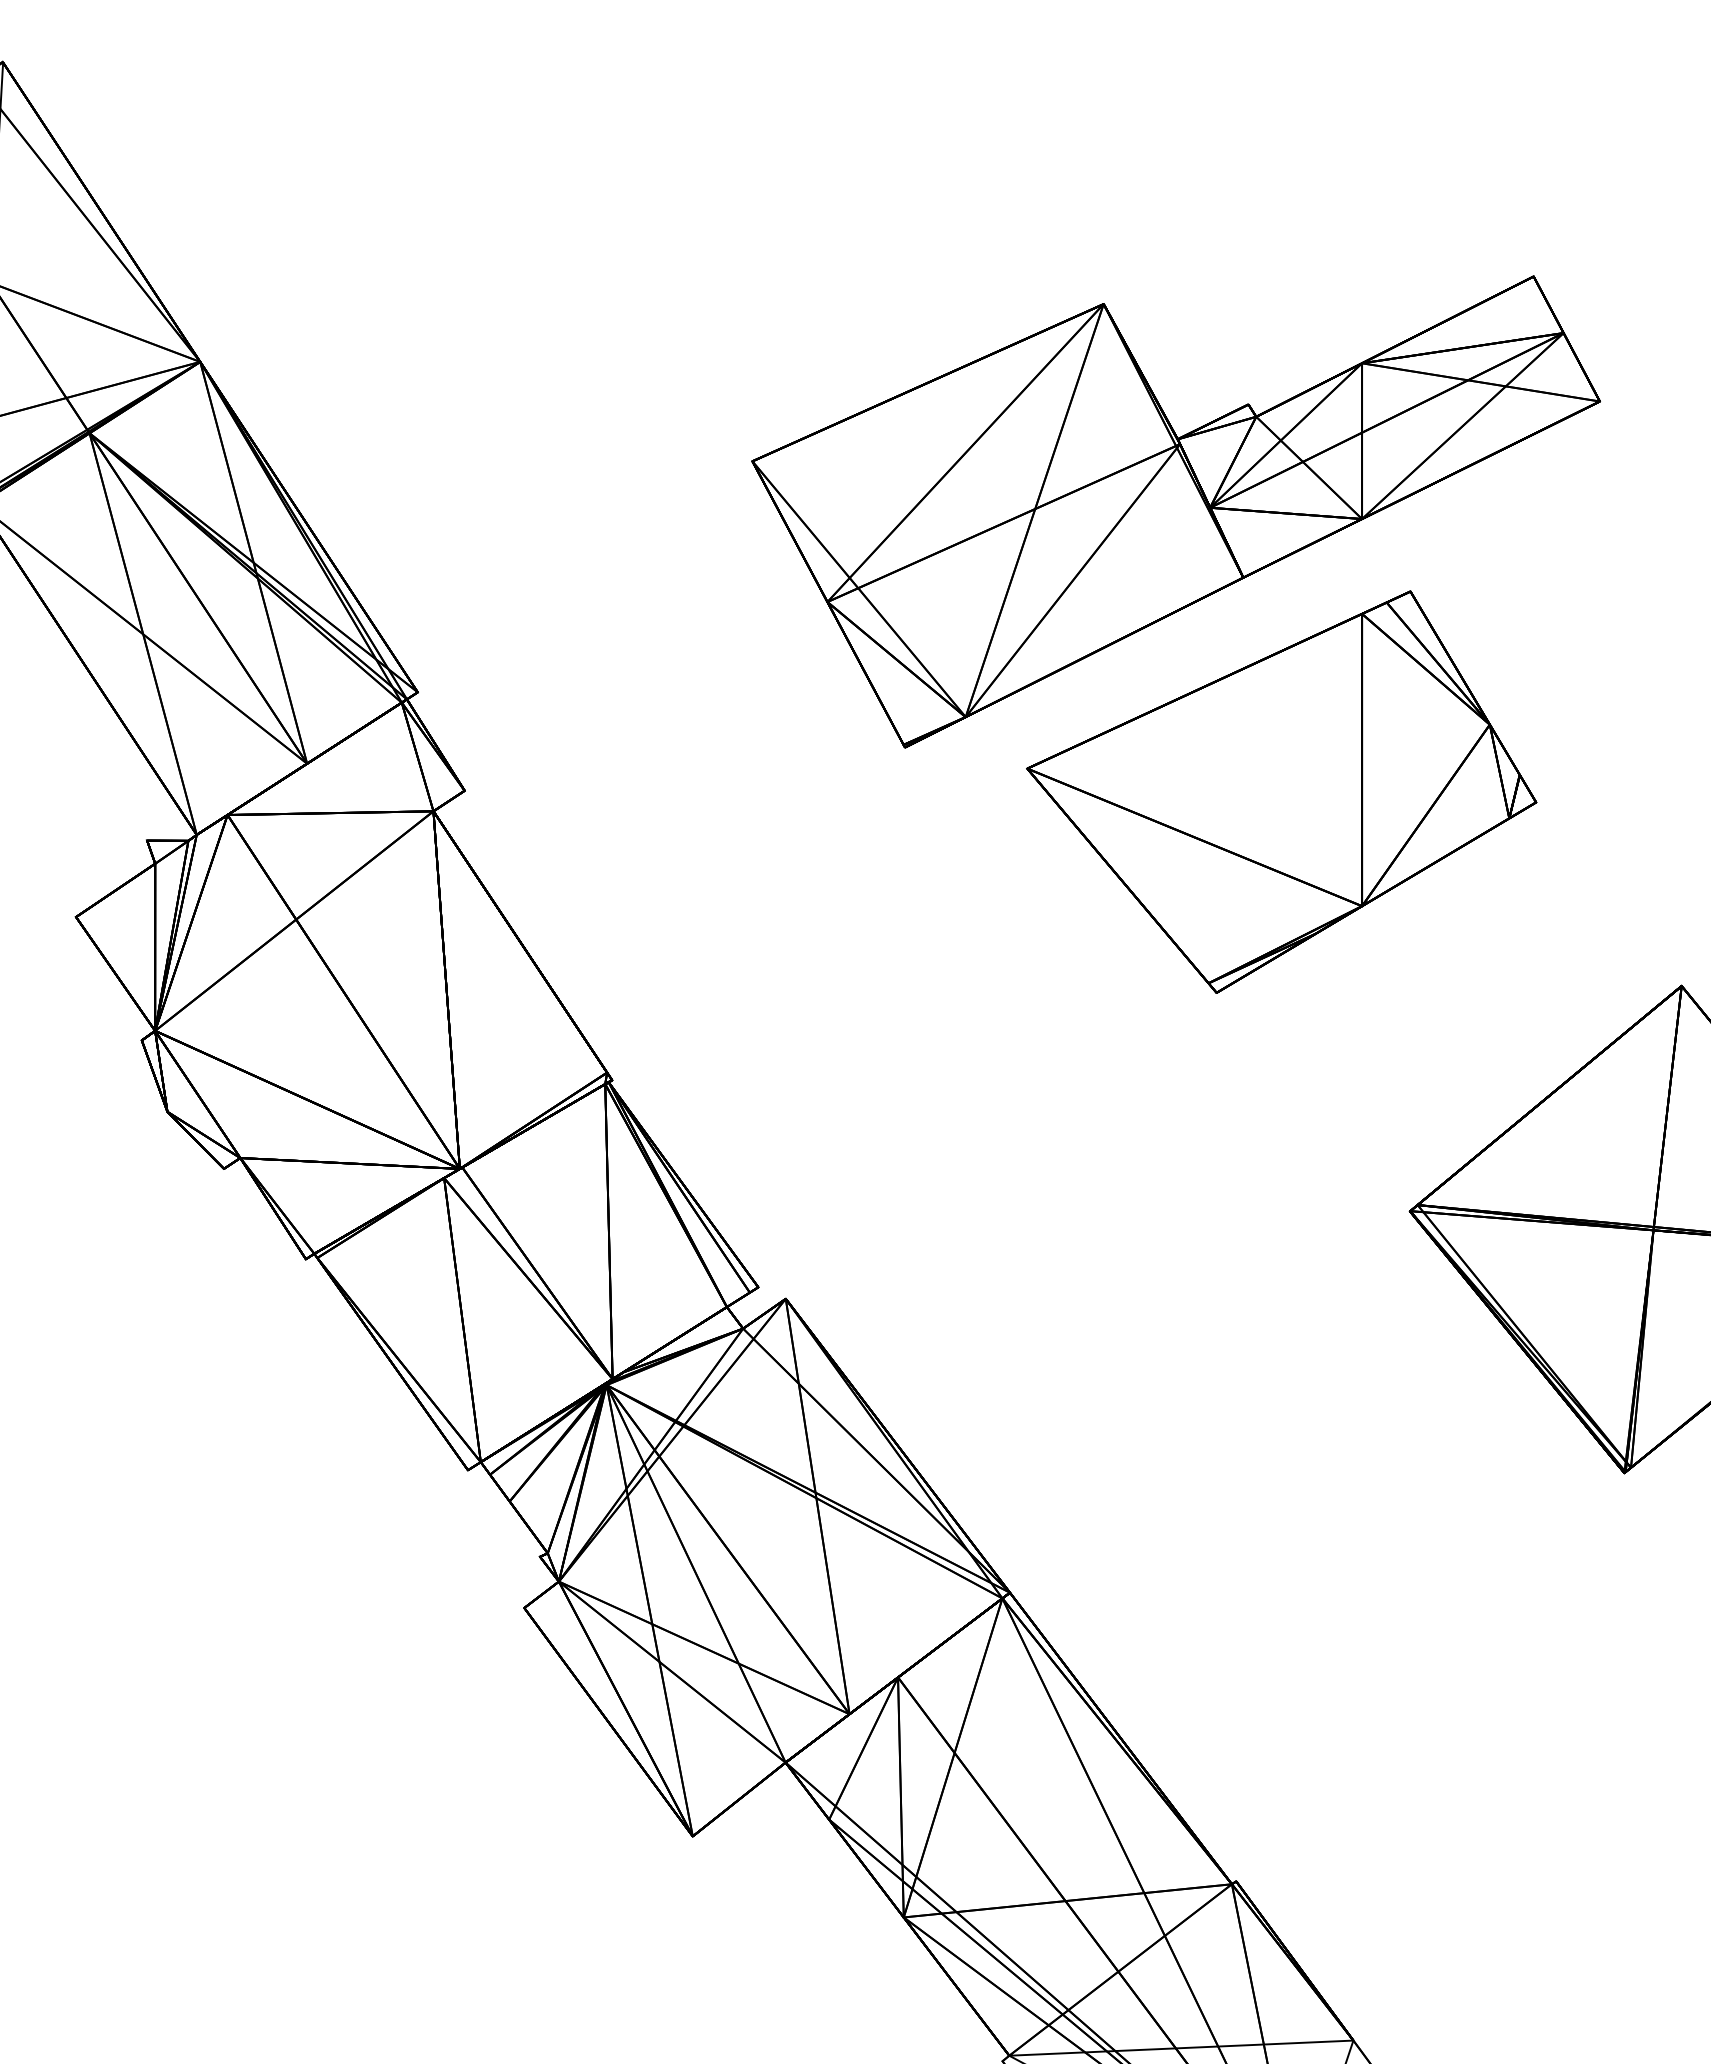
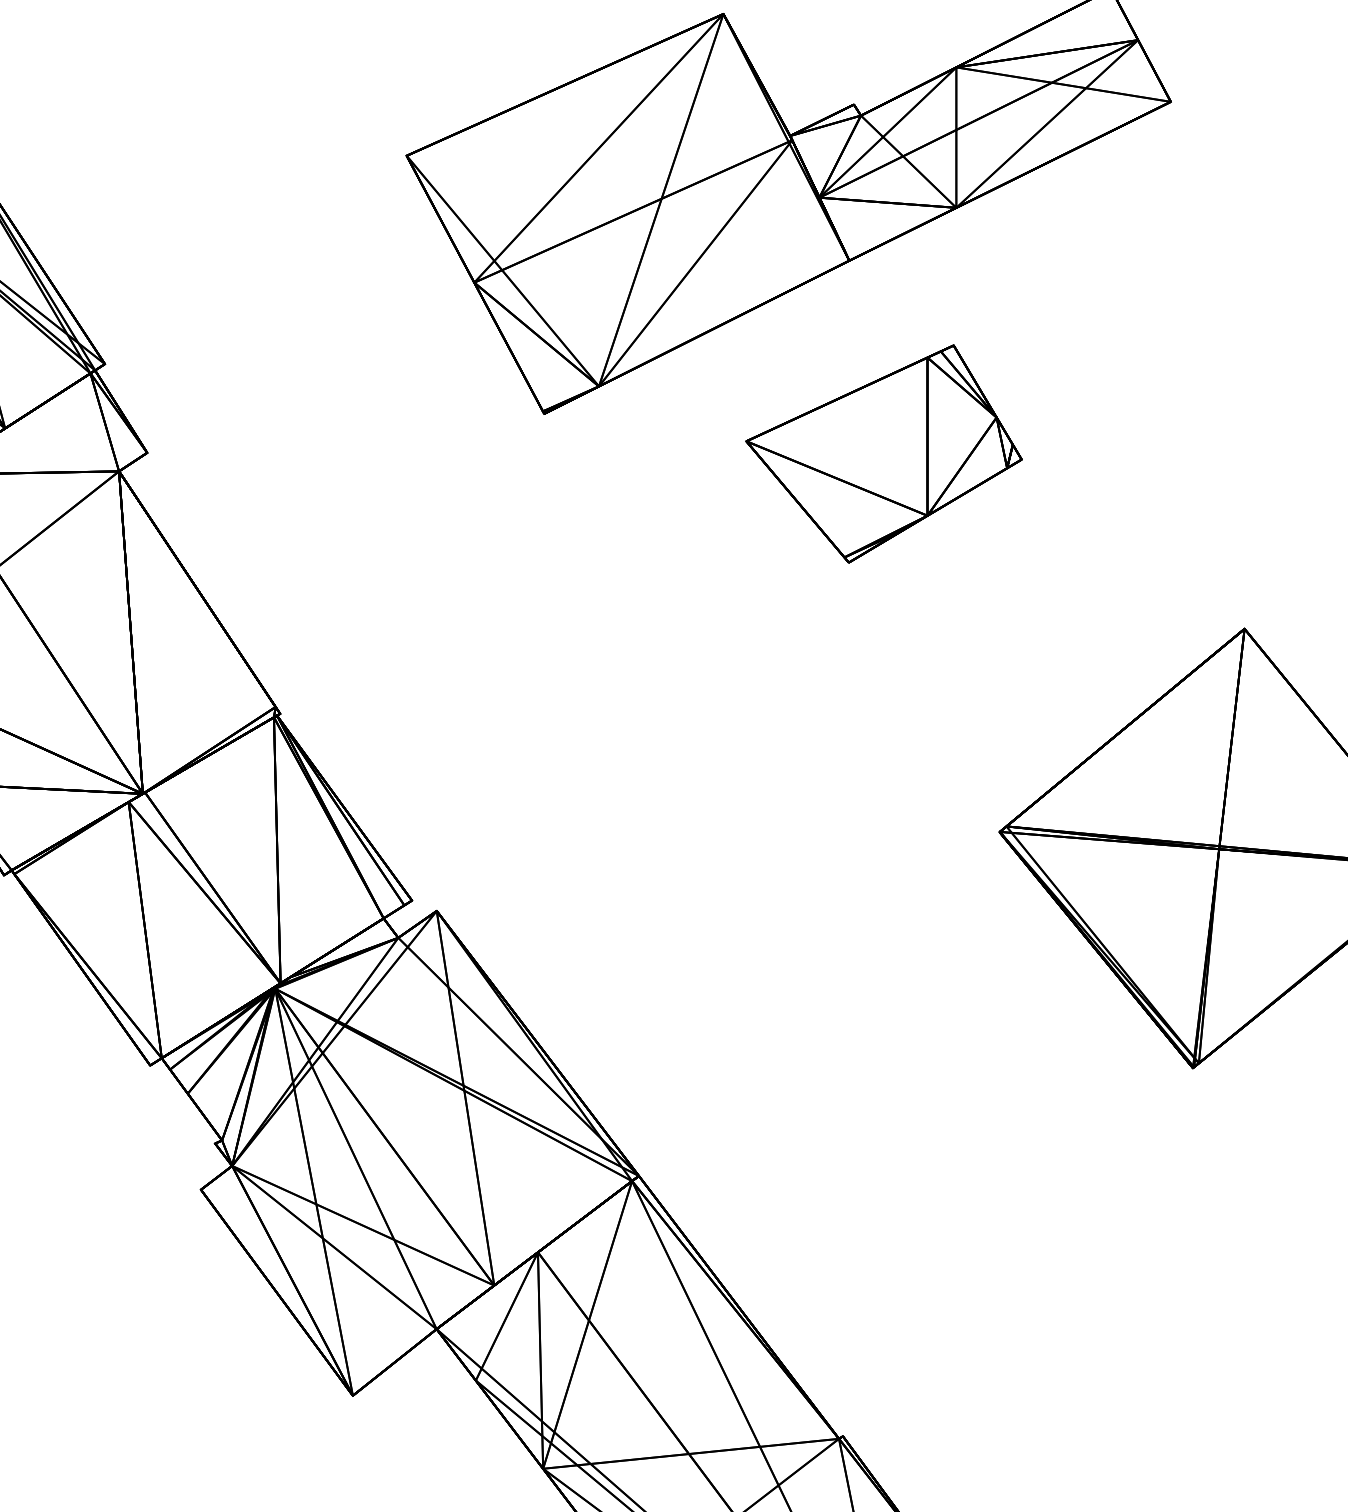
part: (1281, 791) -> (883, 453), size x0.6

